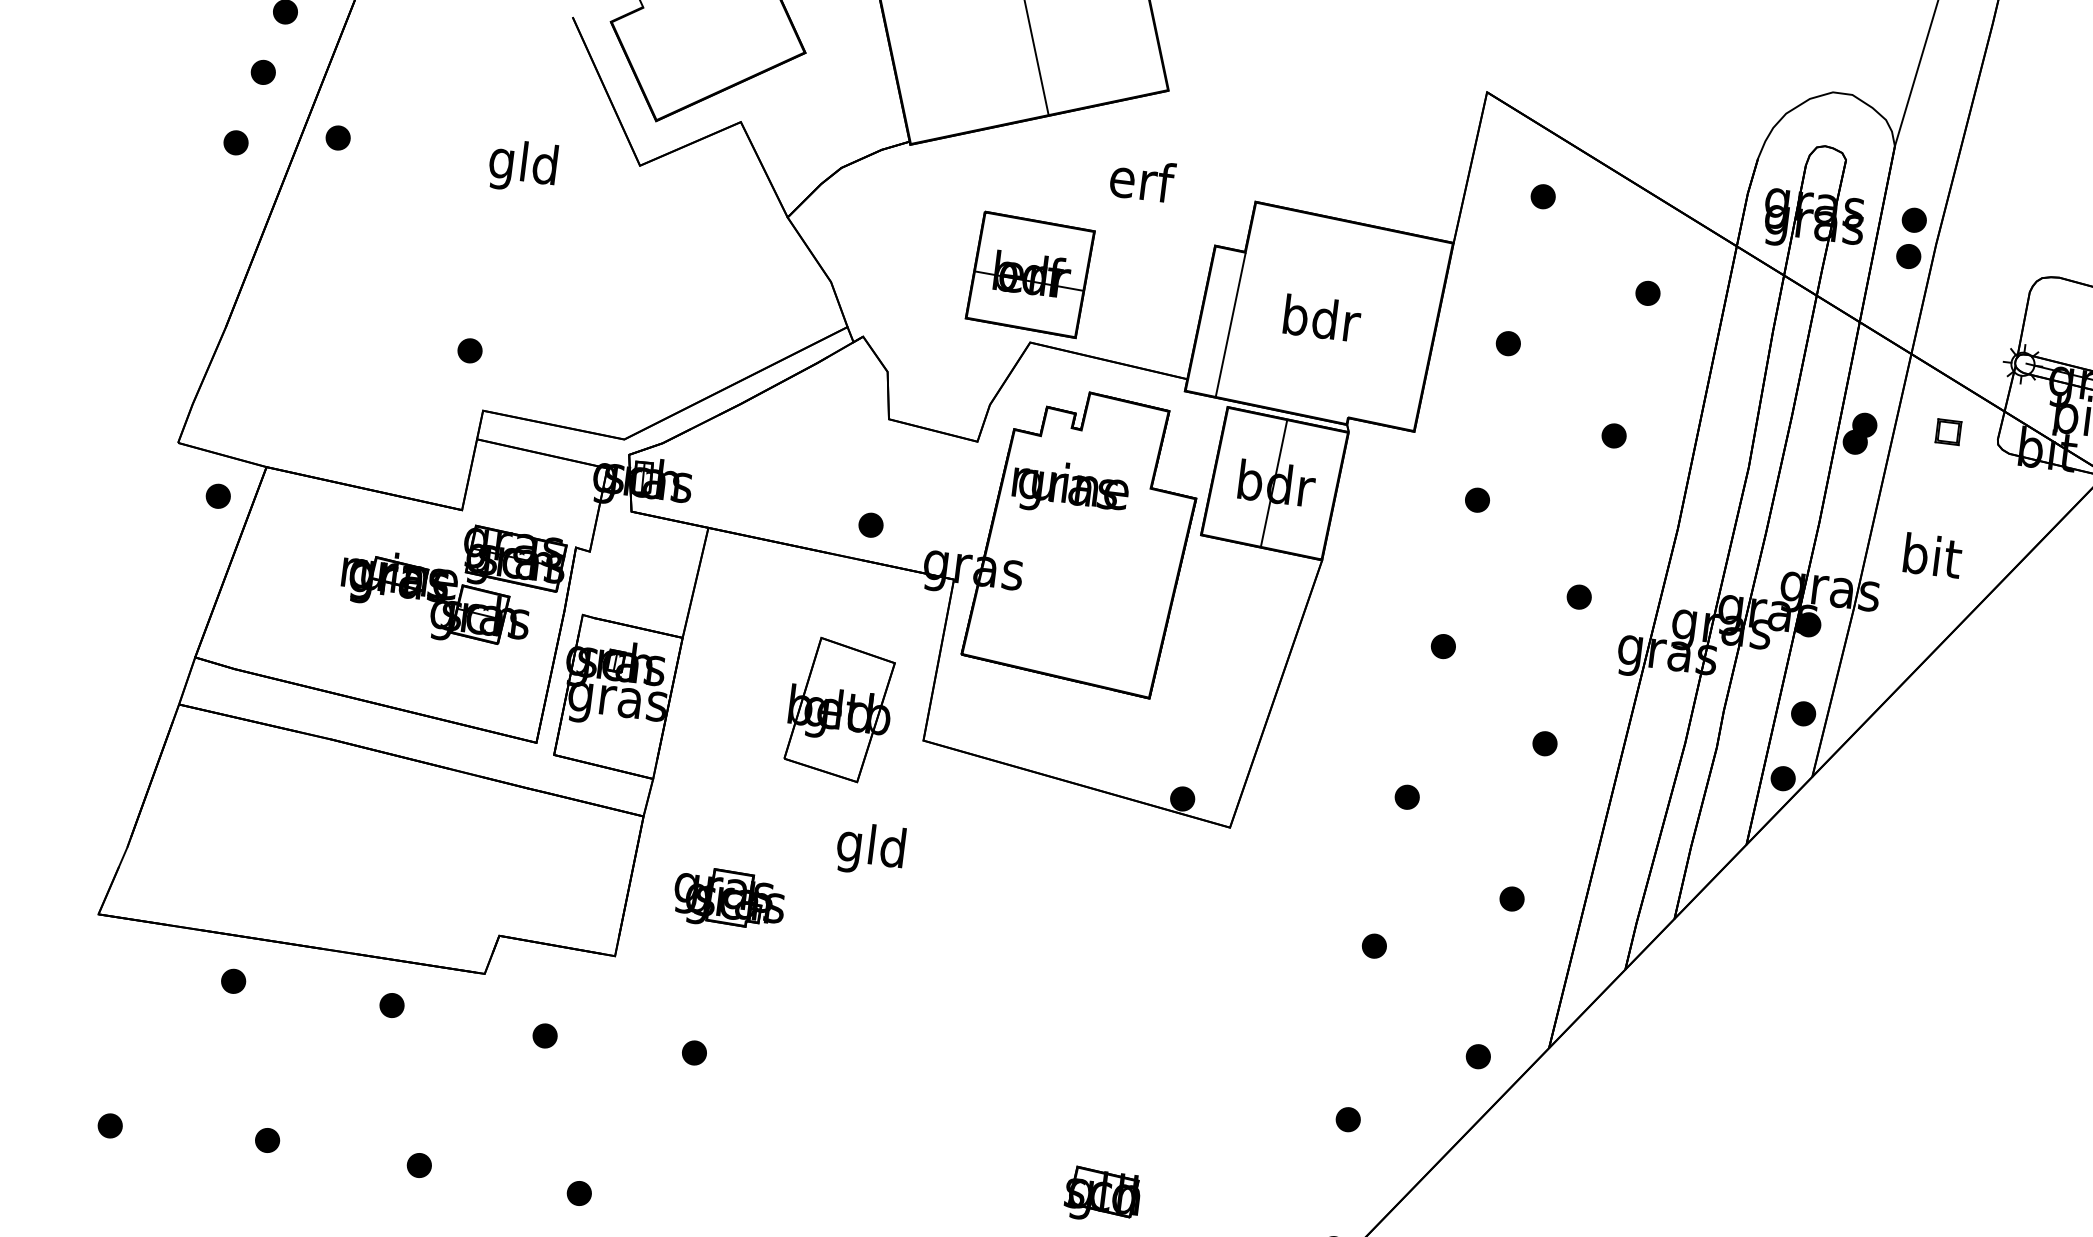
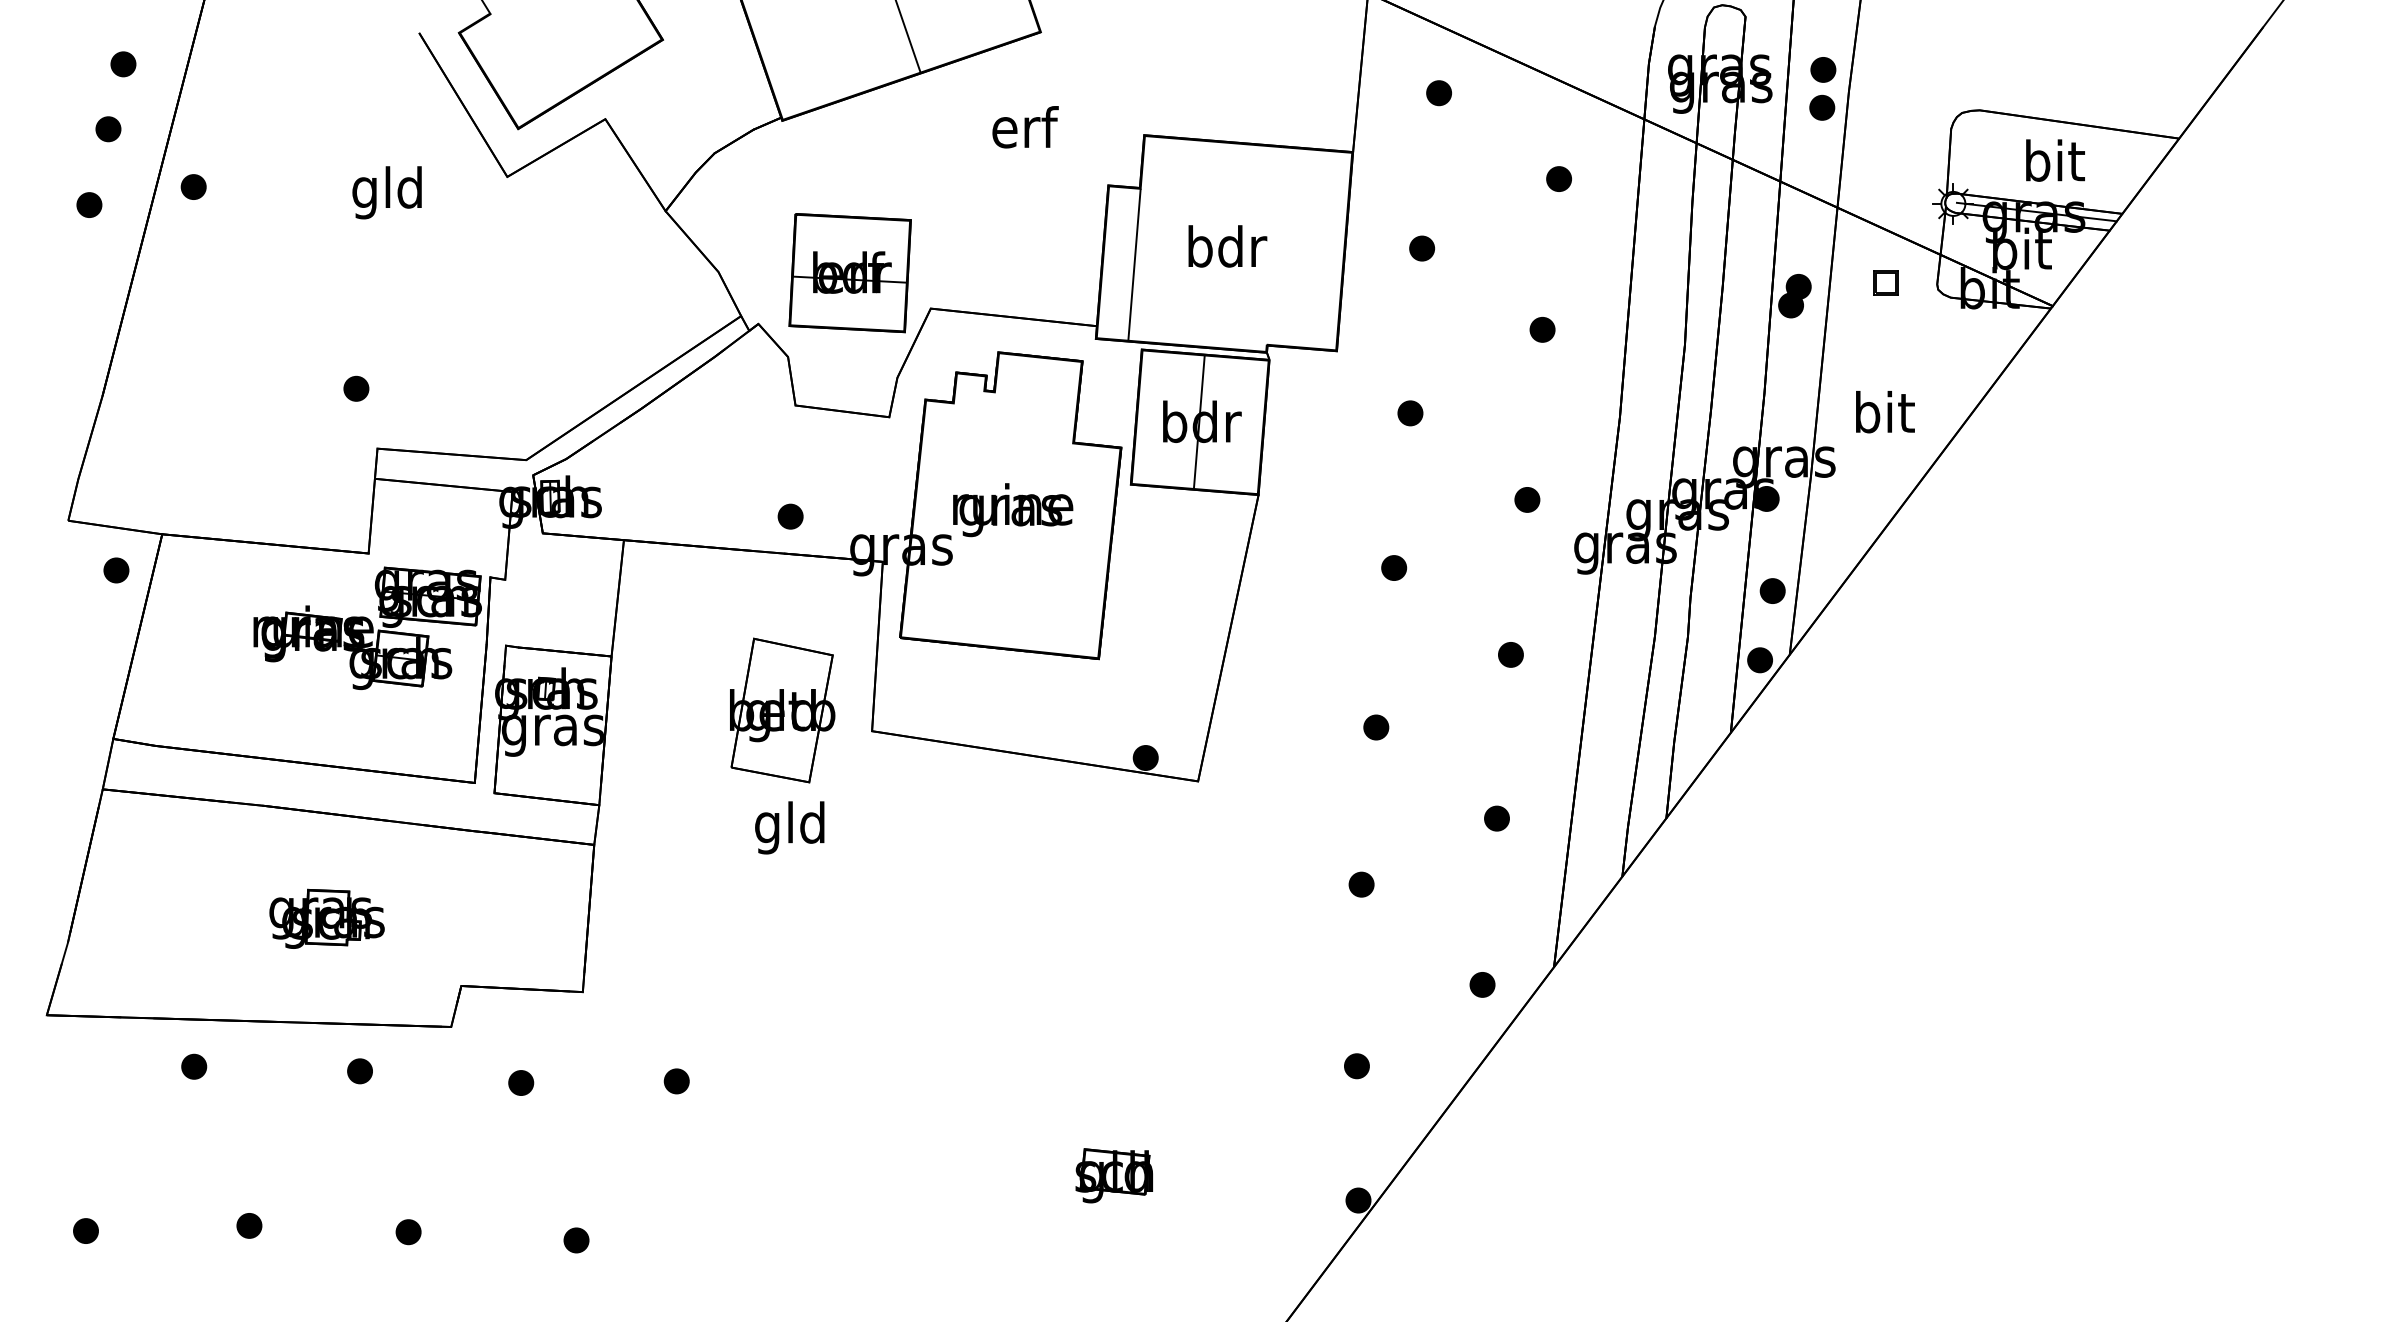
part: (1029, 275) -> (849, 273), moved
text: (1071, 489) -> (1013, 510), moved
text: (870, 849) -> (789, 827), moved
part: (728, 898) -> (326, 918), moved

